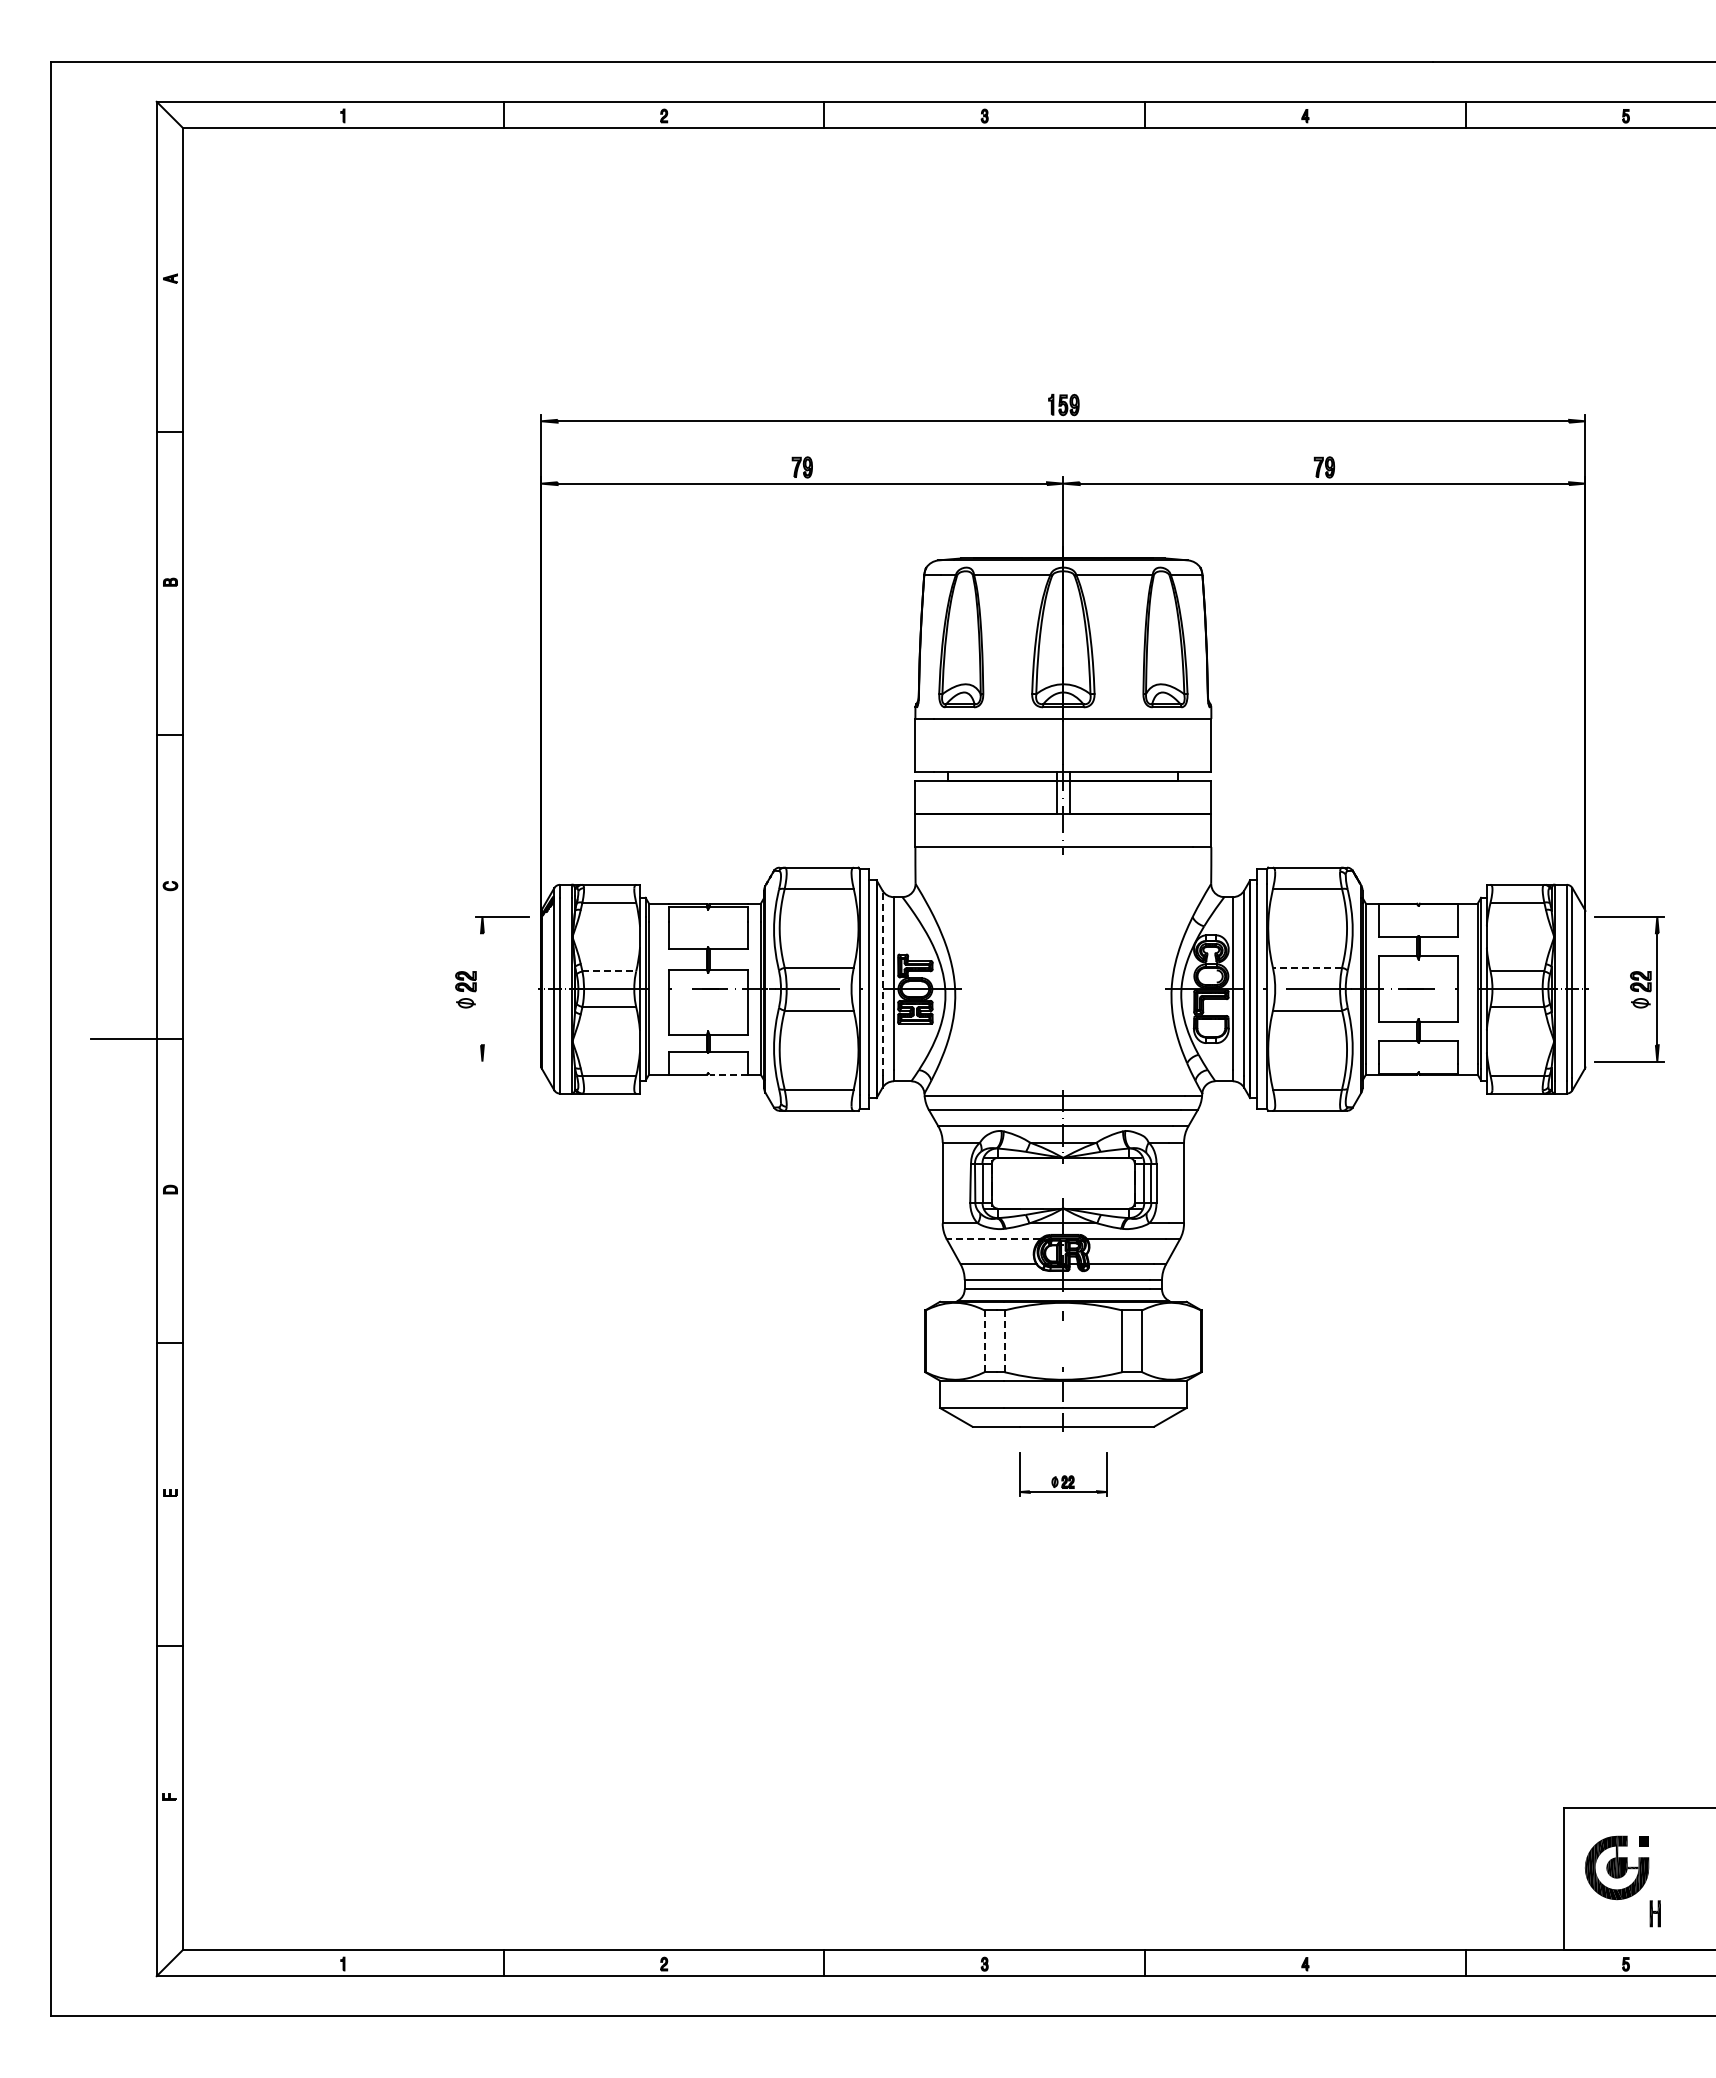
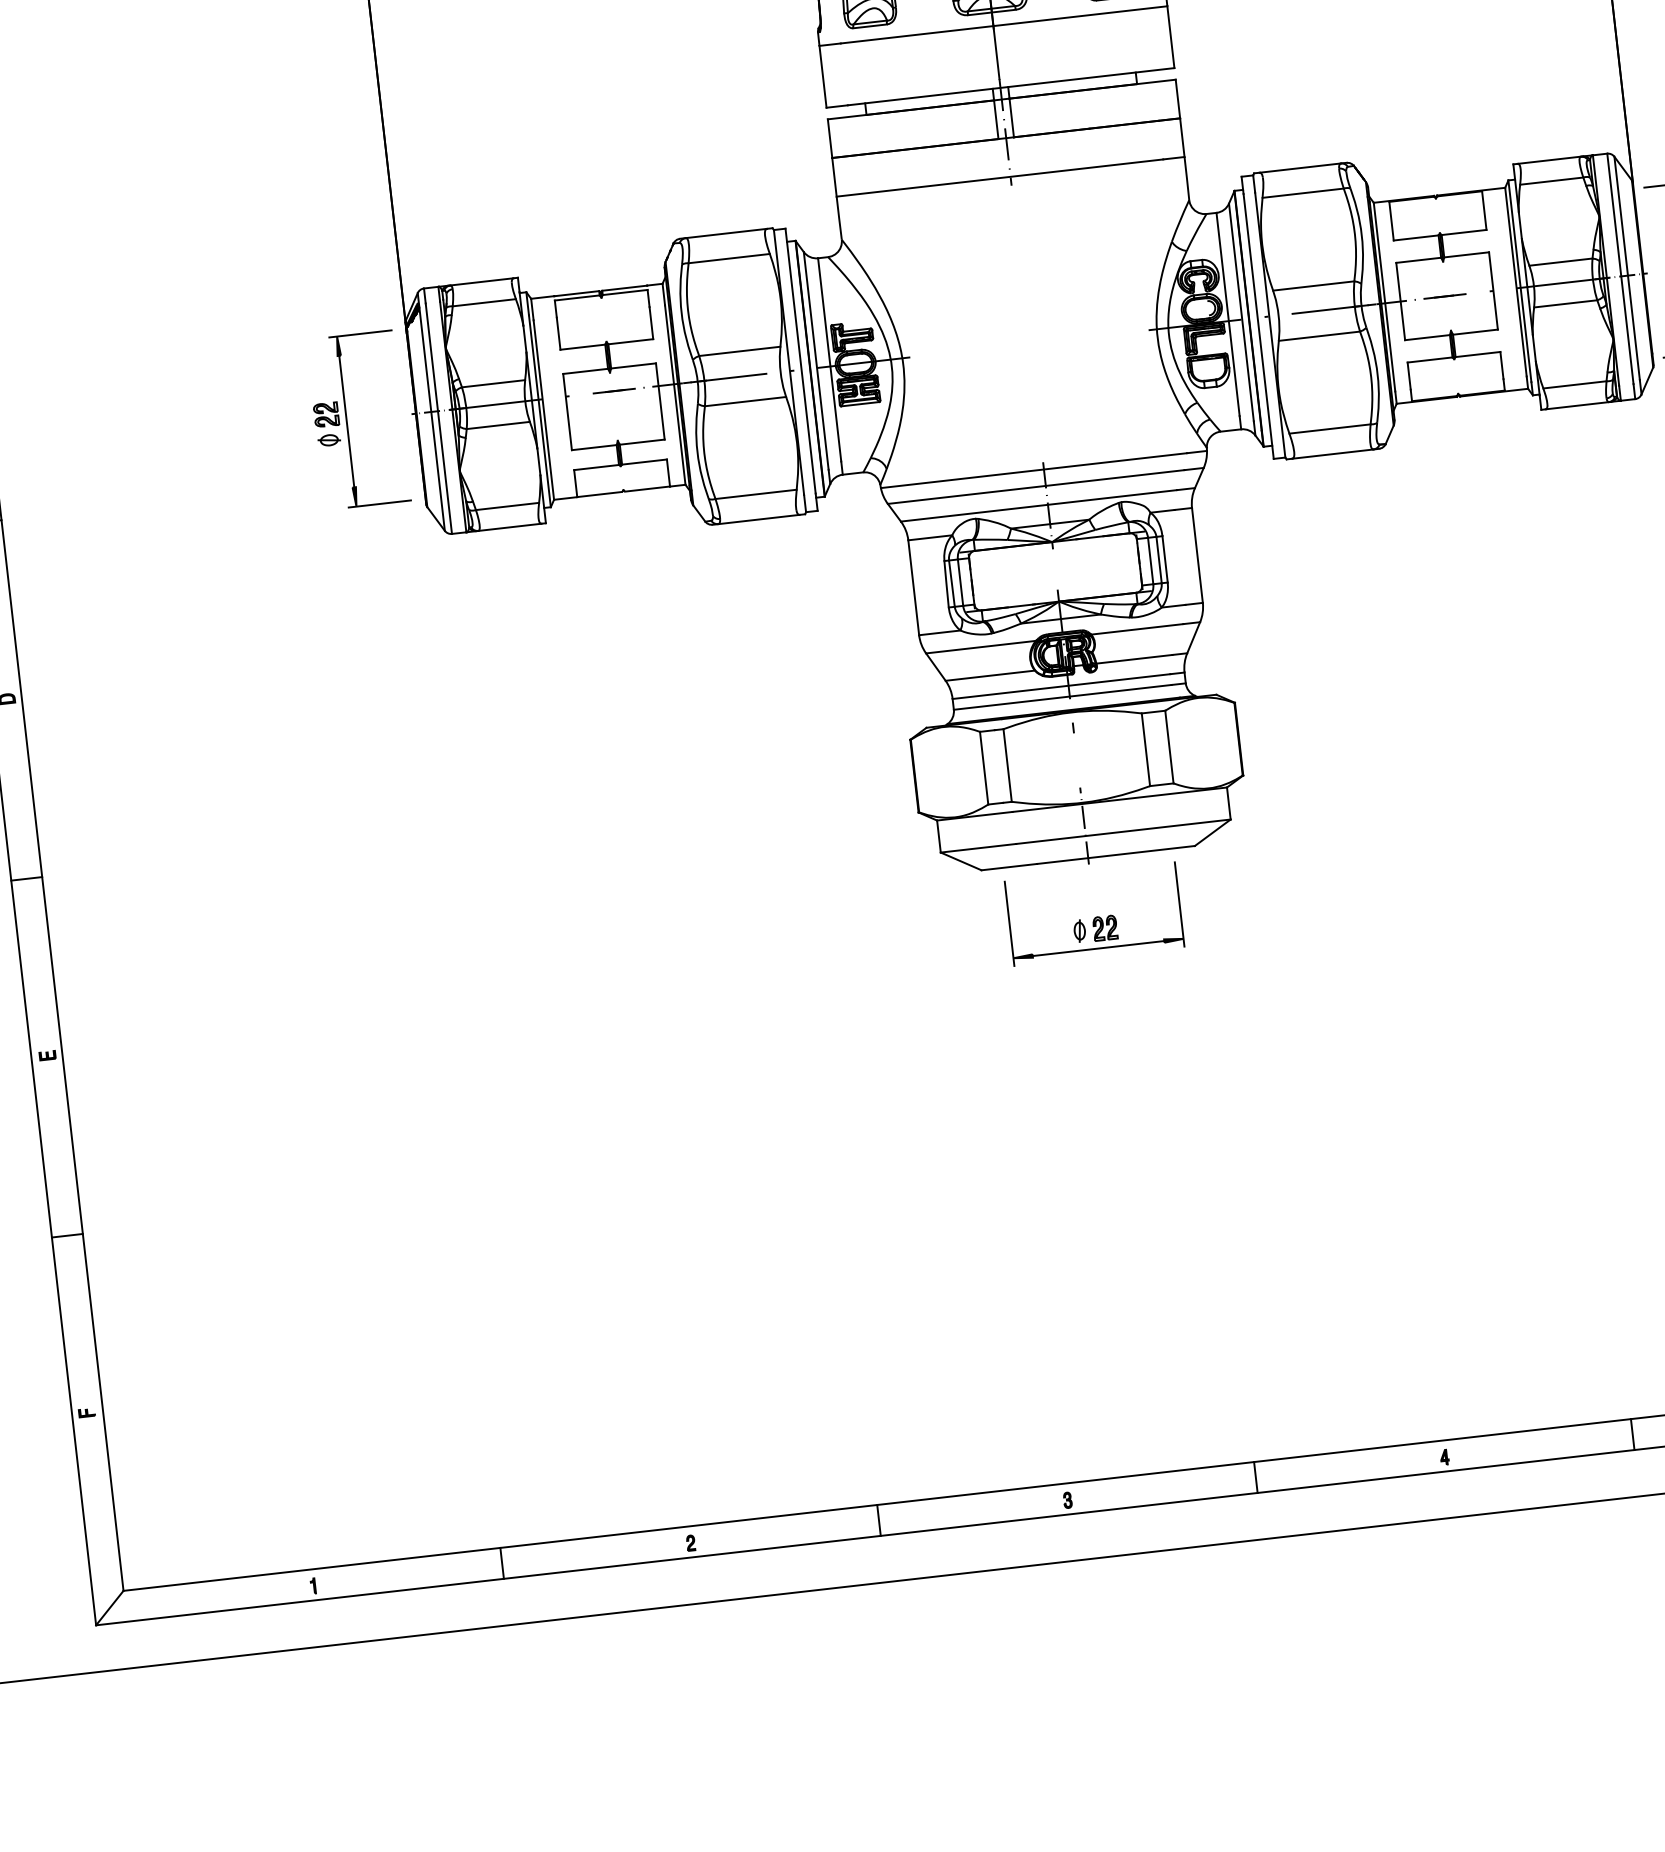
line: (1307, 967) -> (1313, 285), dashed -> solid
line: (609, 971) -> (493, 383), dashed -> solid
line: (882, 983) -> (816, 361), dashed -> solid
line: (482, 989) -> (346, 421), added
line: (501, 1061) -> (378, 504), added
line: (728, 1074) -> (647, 488), dashed -> solid
line: (993, 1239) -> (981, 647), dashed -> solid
line: (984, 1341) -> (984, 768), dashed -> solid
line: (1004, 1341) -> (1007, 765), dashed -> solid
part: (1063, 1474) -> (1094, 914), size x1.67

